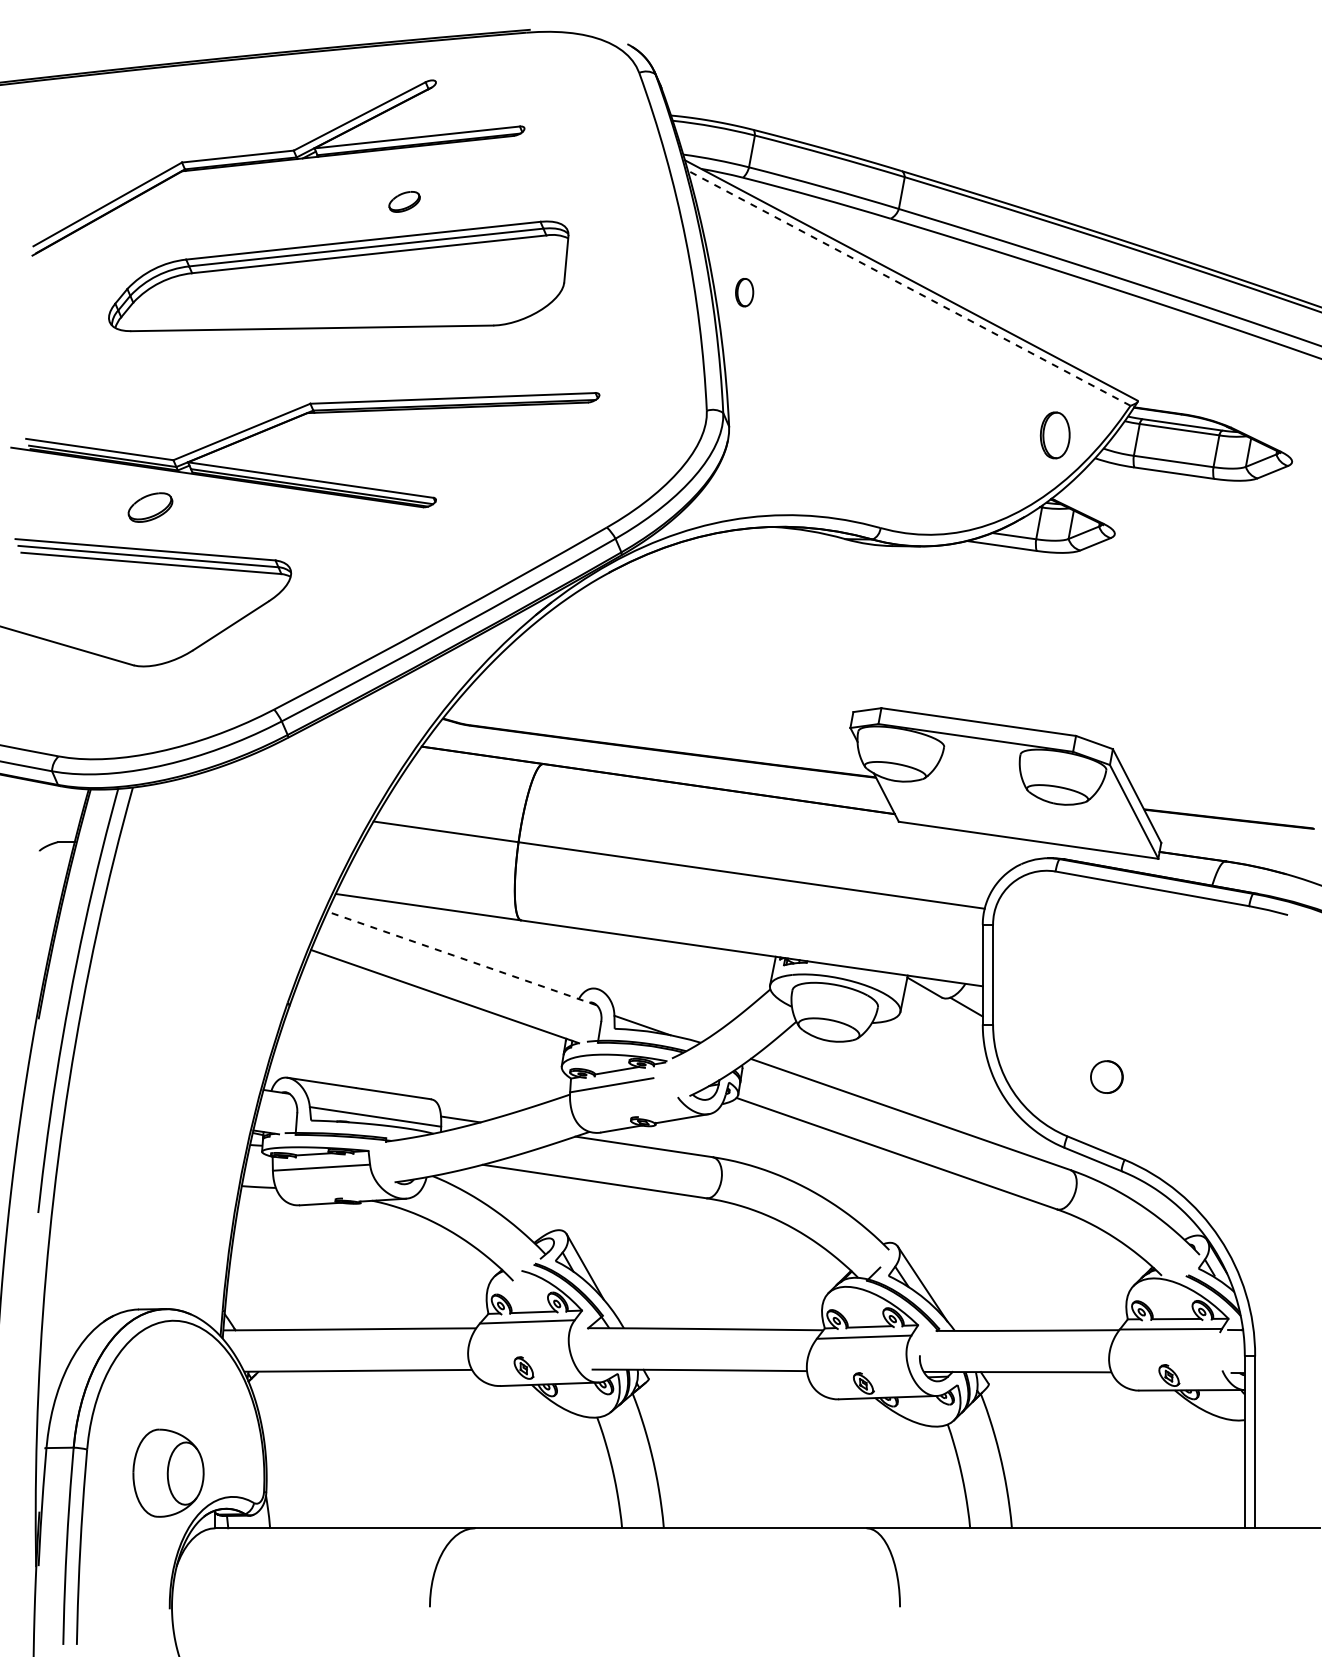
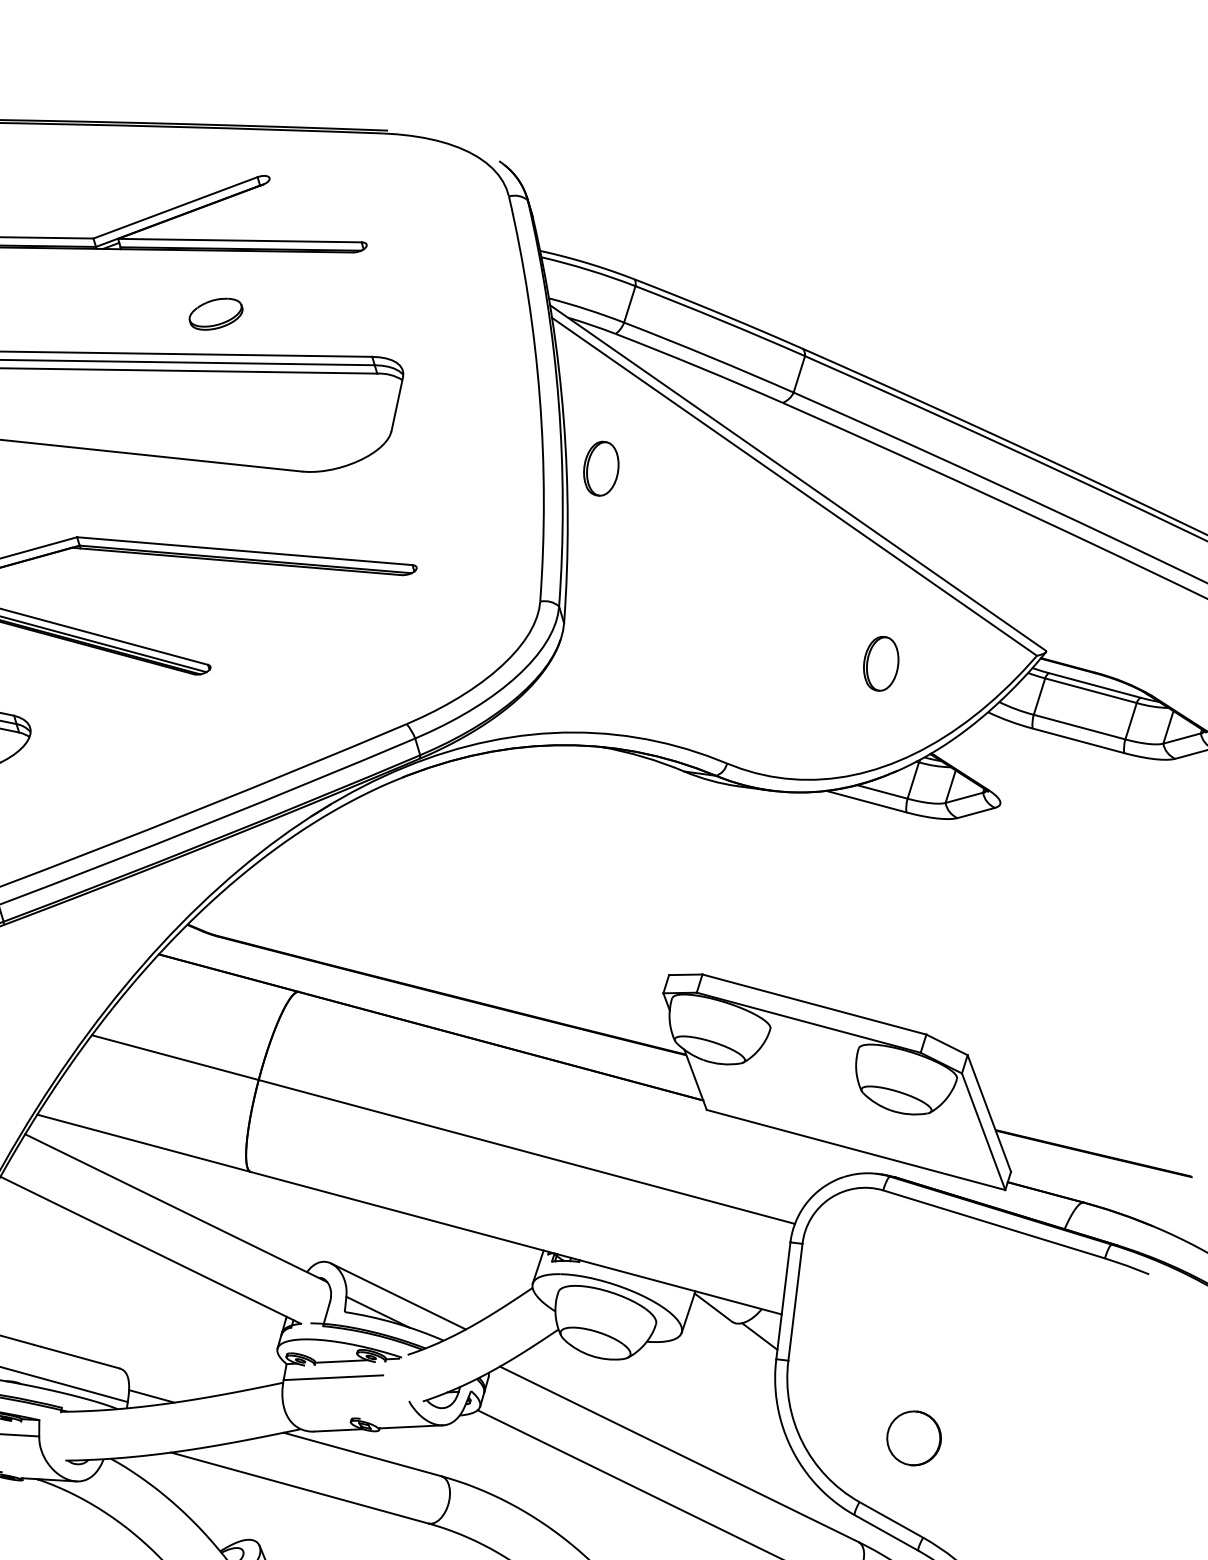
part: (404, 201) -> (215, 313), size x1.43
line: (909, 288) -> (794, 487), dashed -> solid
part: (744, 292) -> (601, 468), size x1.67
part: (1054, 435) -> (880, 663), moved
line: (461, 958) -> (175, 1208), dashed -> solid
line: (658, 1010) -> (398, 1296), added
part: (1106, 1076) -> (913, 1437), size x1.43

